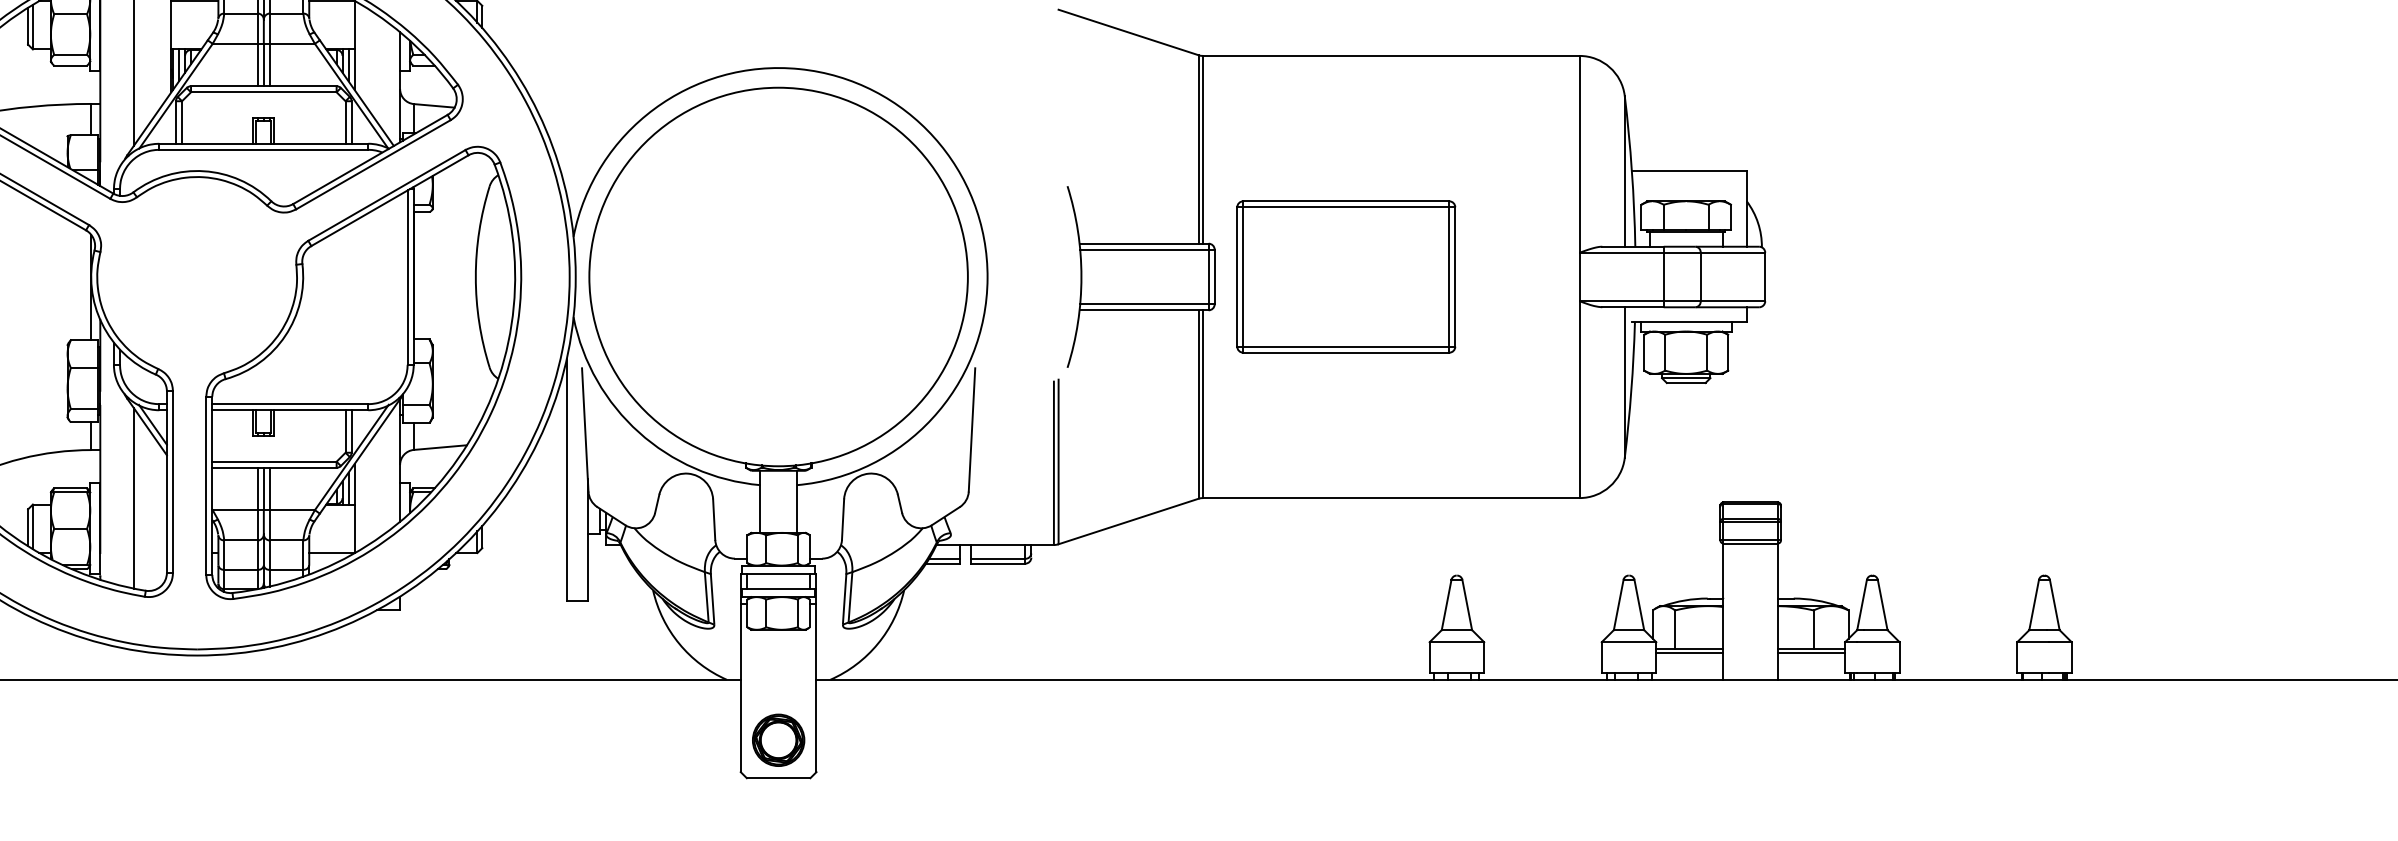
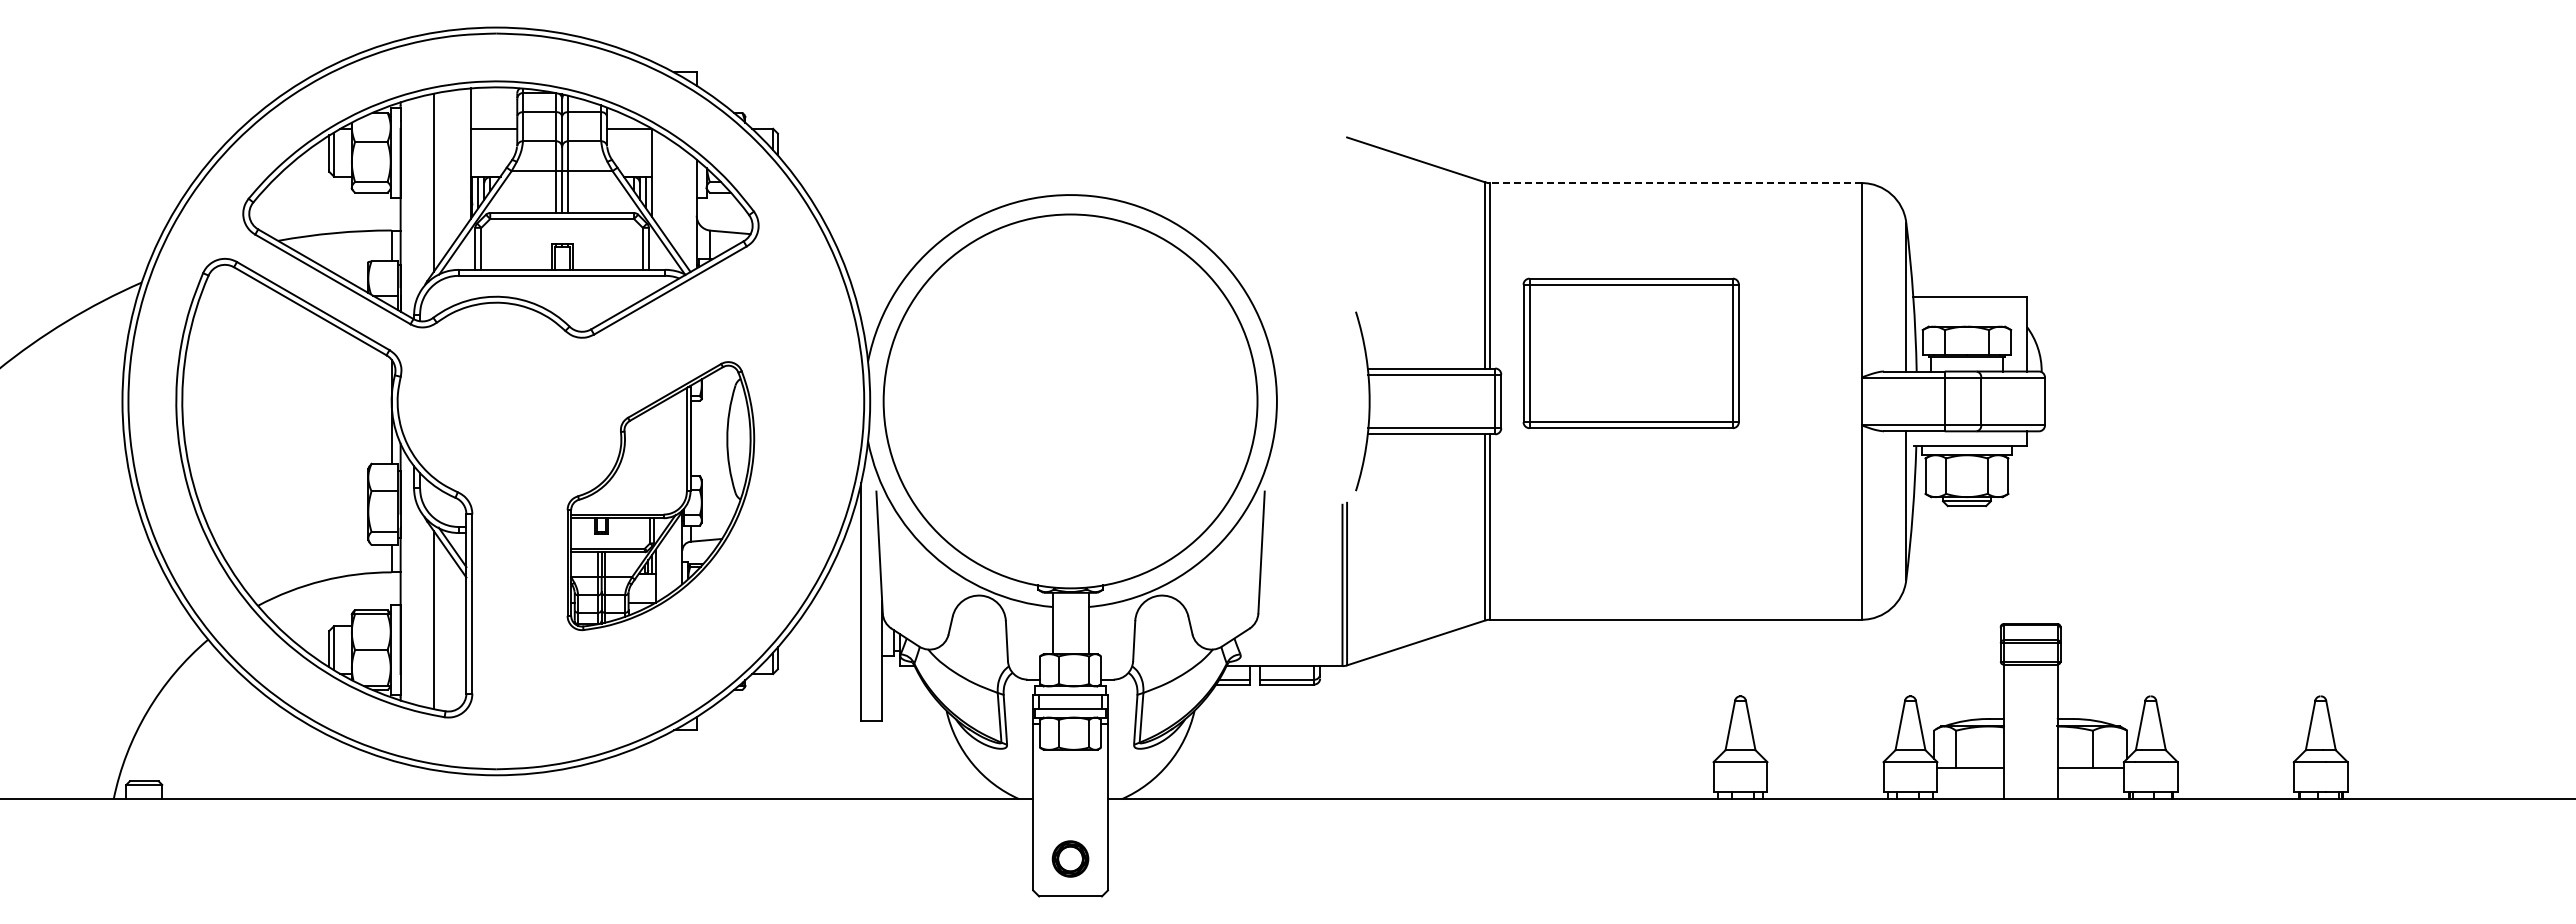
line: (1391, 56) -> (1675, 183), solid -> dashed
part: (1345, 277) -> (1630, 353), moved
part: (363, 372) -> (660, 495), size x0.6
line: (1689, 652) -> (1970, 772), removed
line: (1811, 652) -> (2090, 772), removed
part: (778, 739) -> (1070, 858), size x0.7

